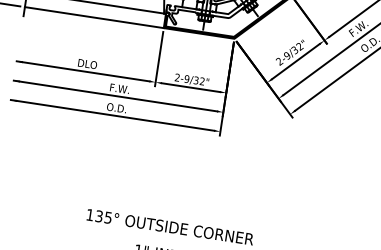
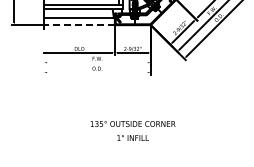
line: (92, 17) -> (78, 25), solid -> dashed
line: (114, 95) -> (95, 62), removed
line: (111, 115) -> (95, 72), removed

